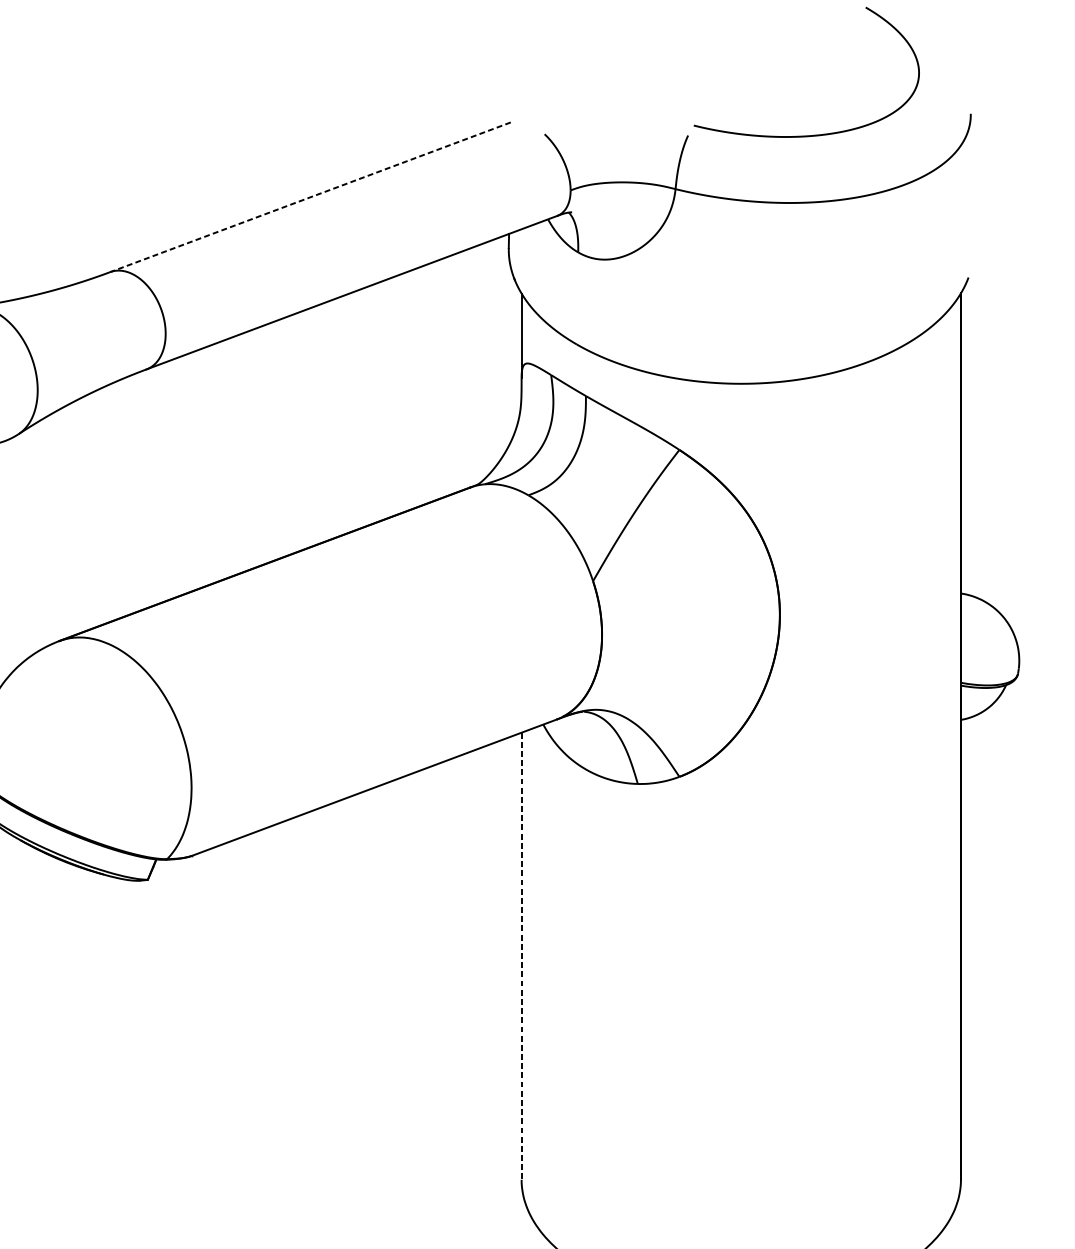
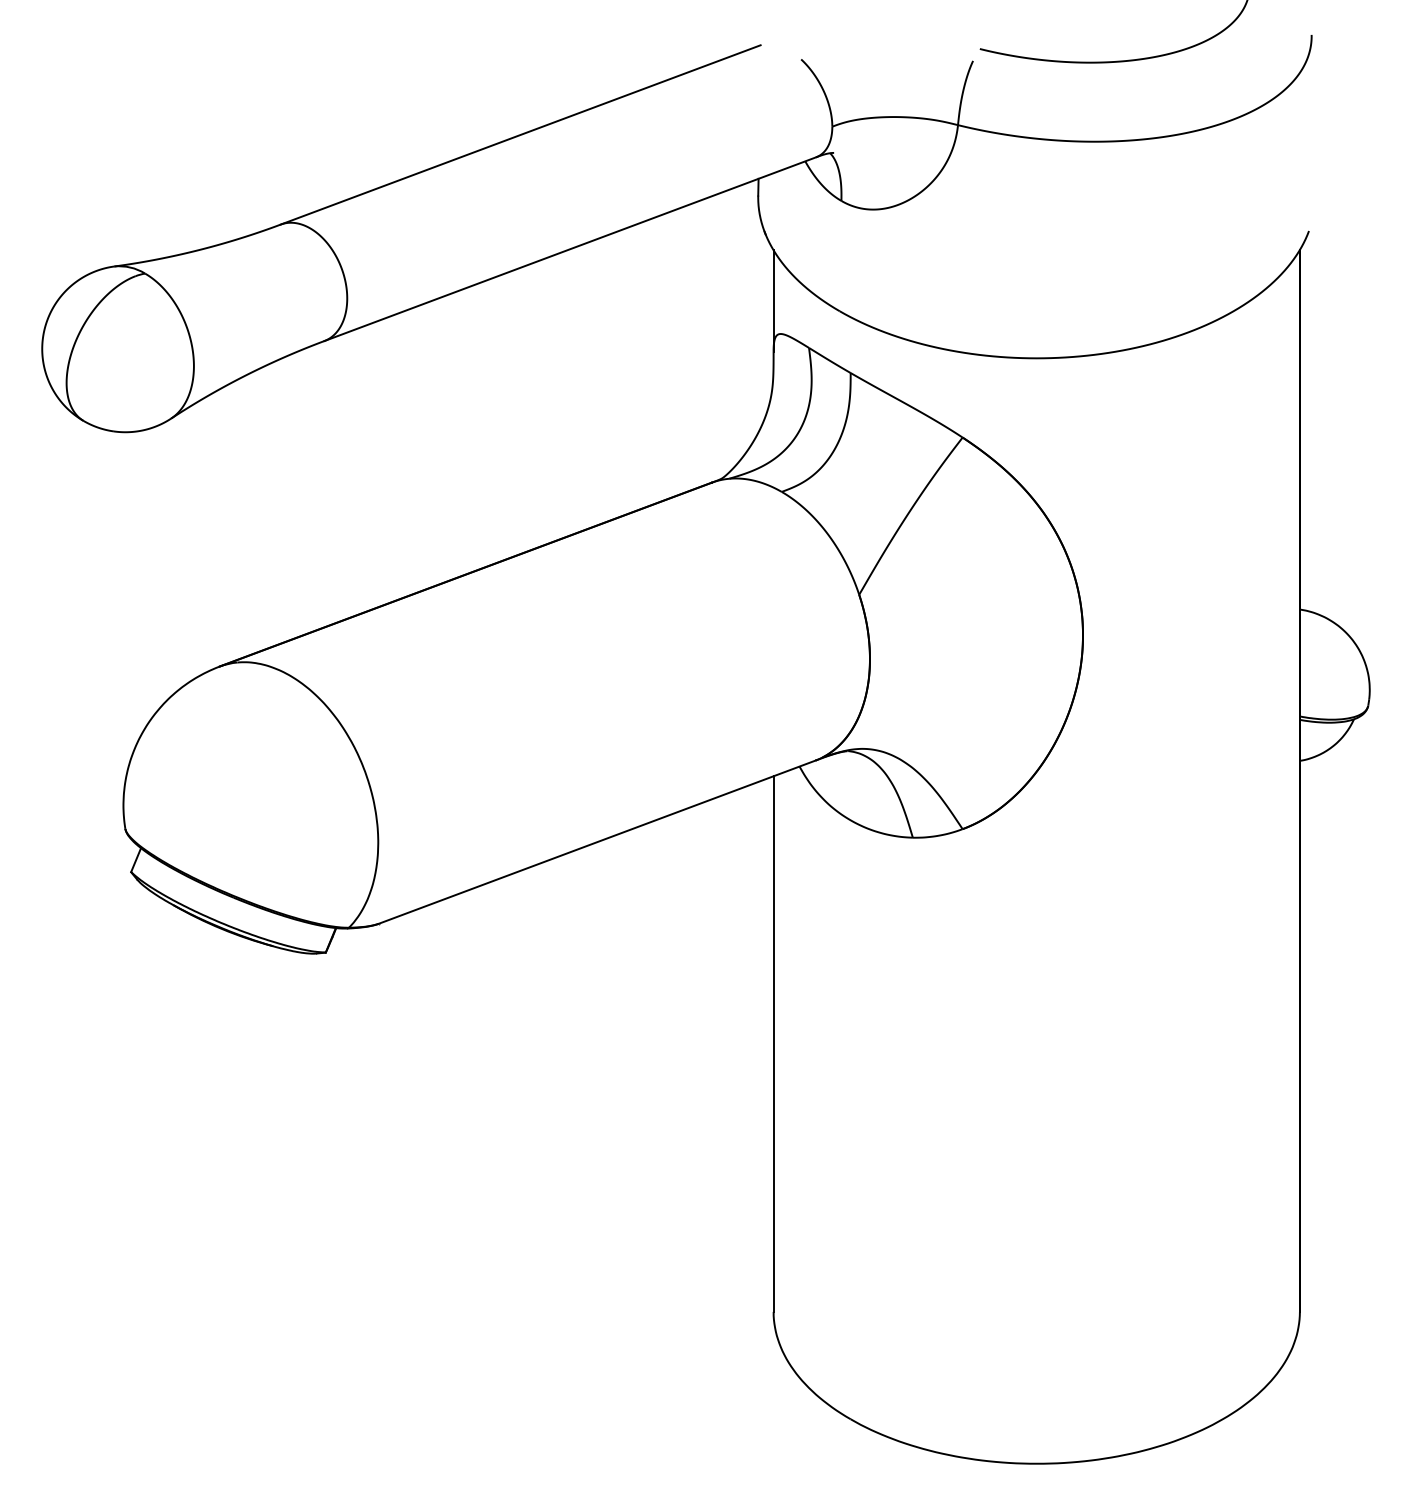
line: (310, 197) -> (520, 135), dashed -> solid
line: (521, 956) -> (773, 1044), dashed -> solid

